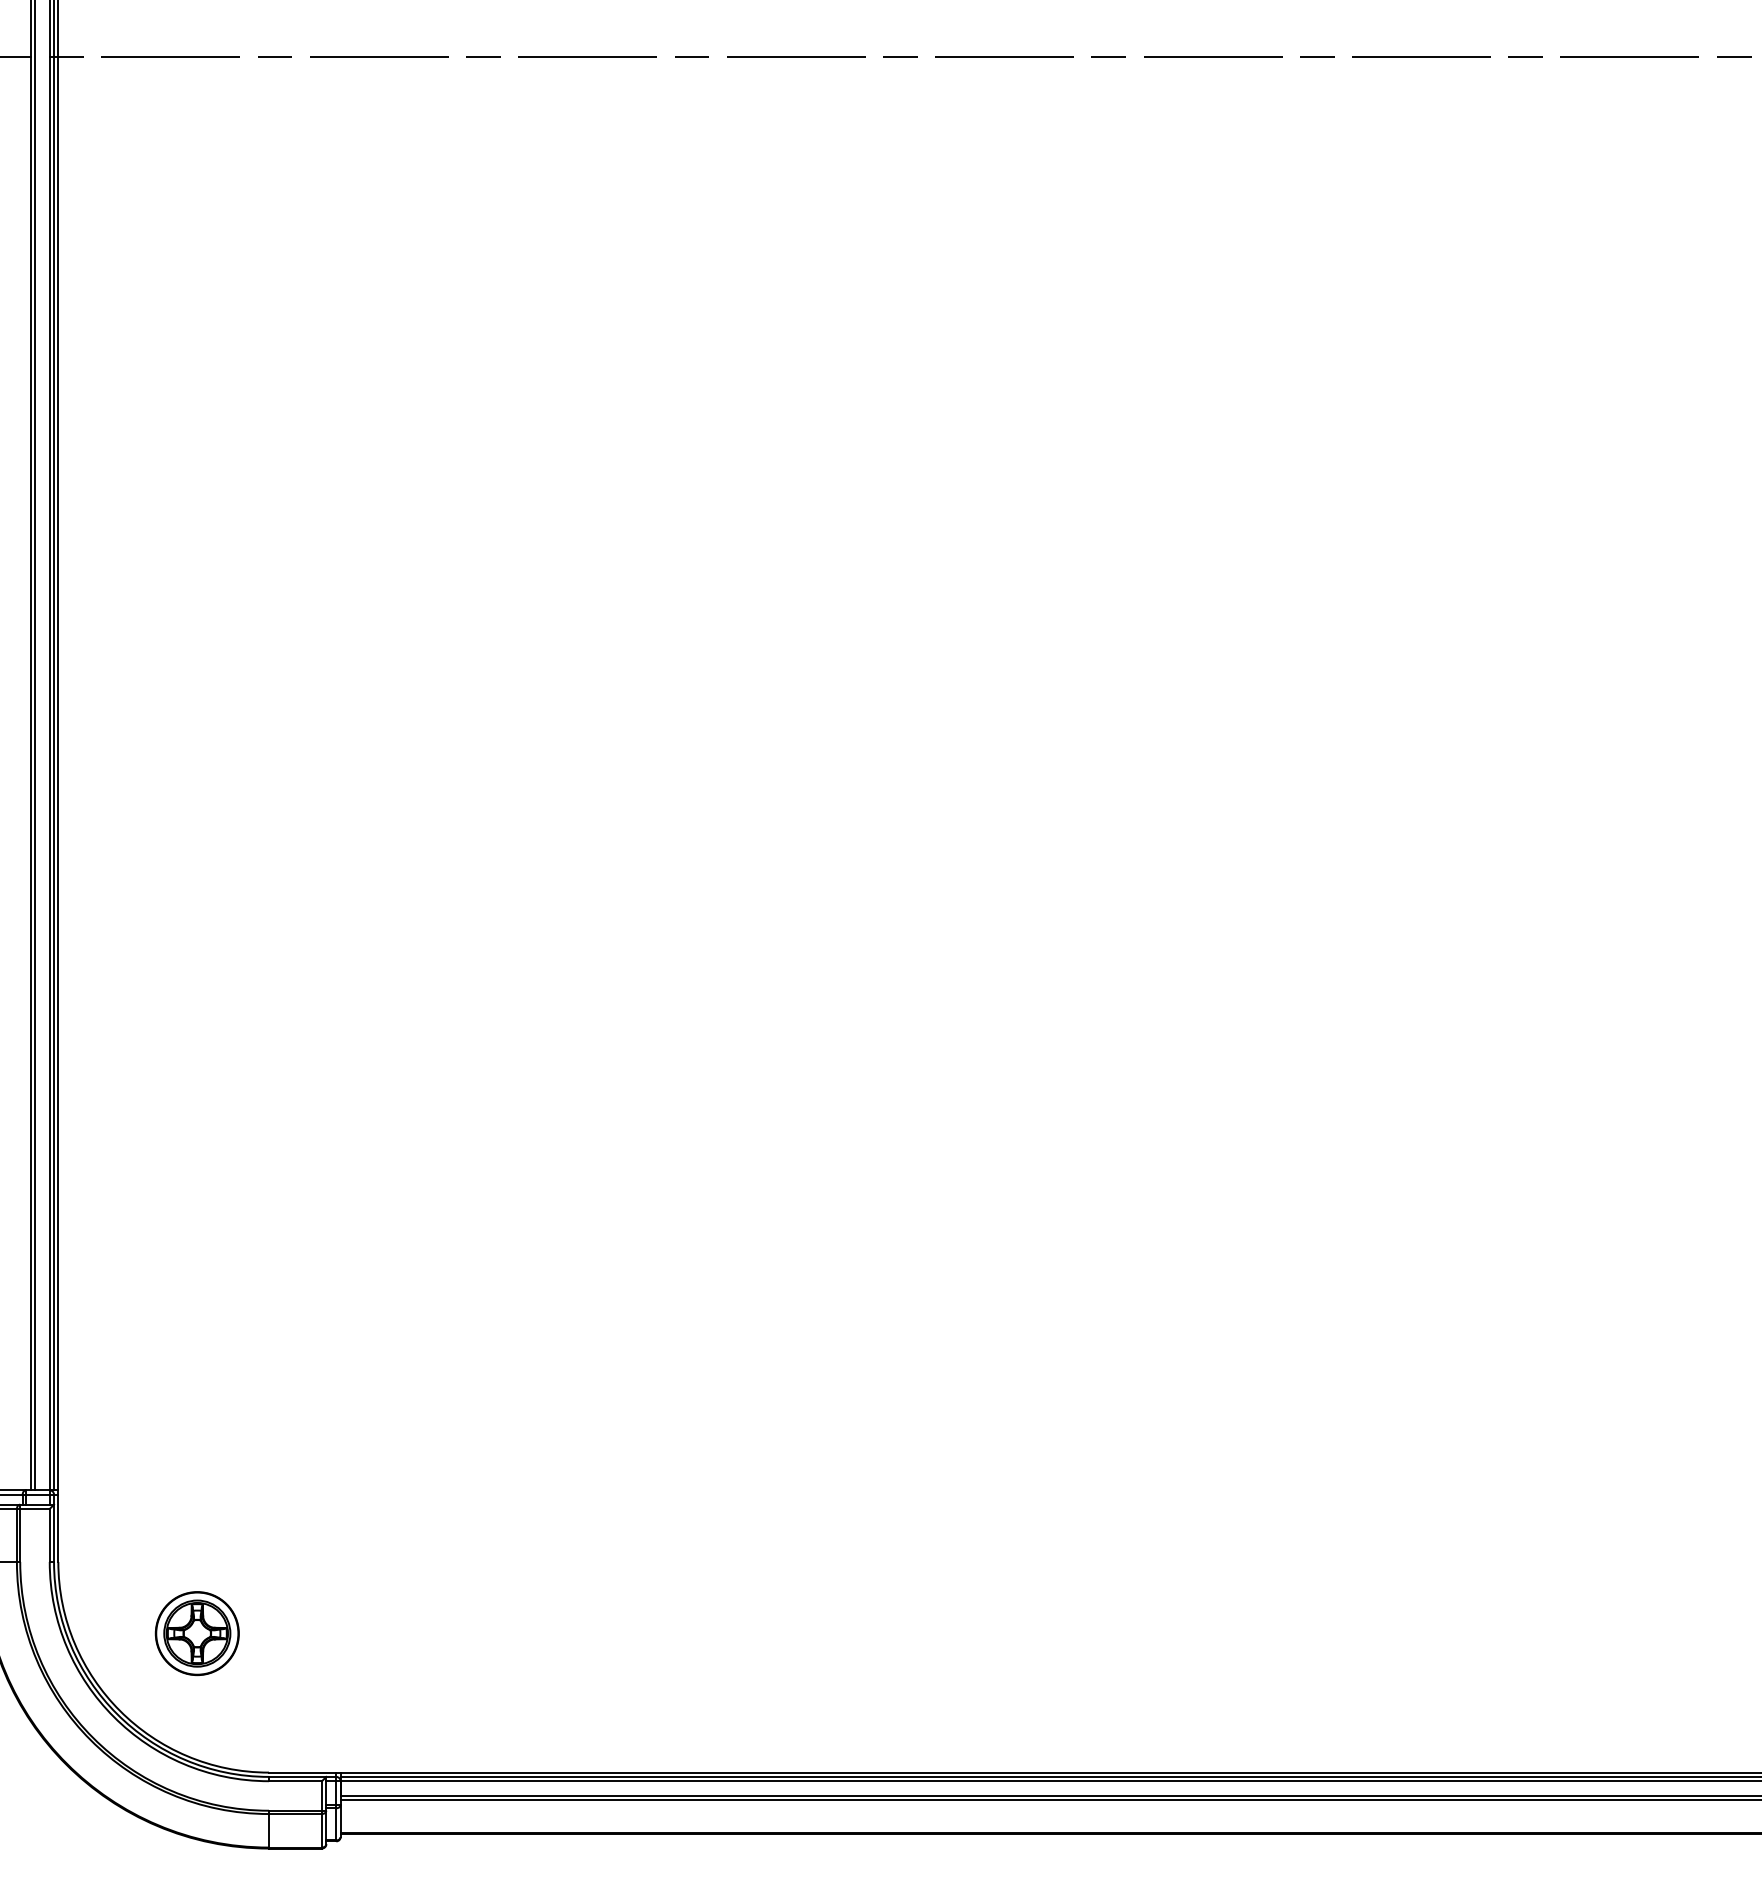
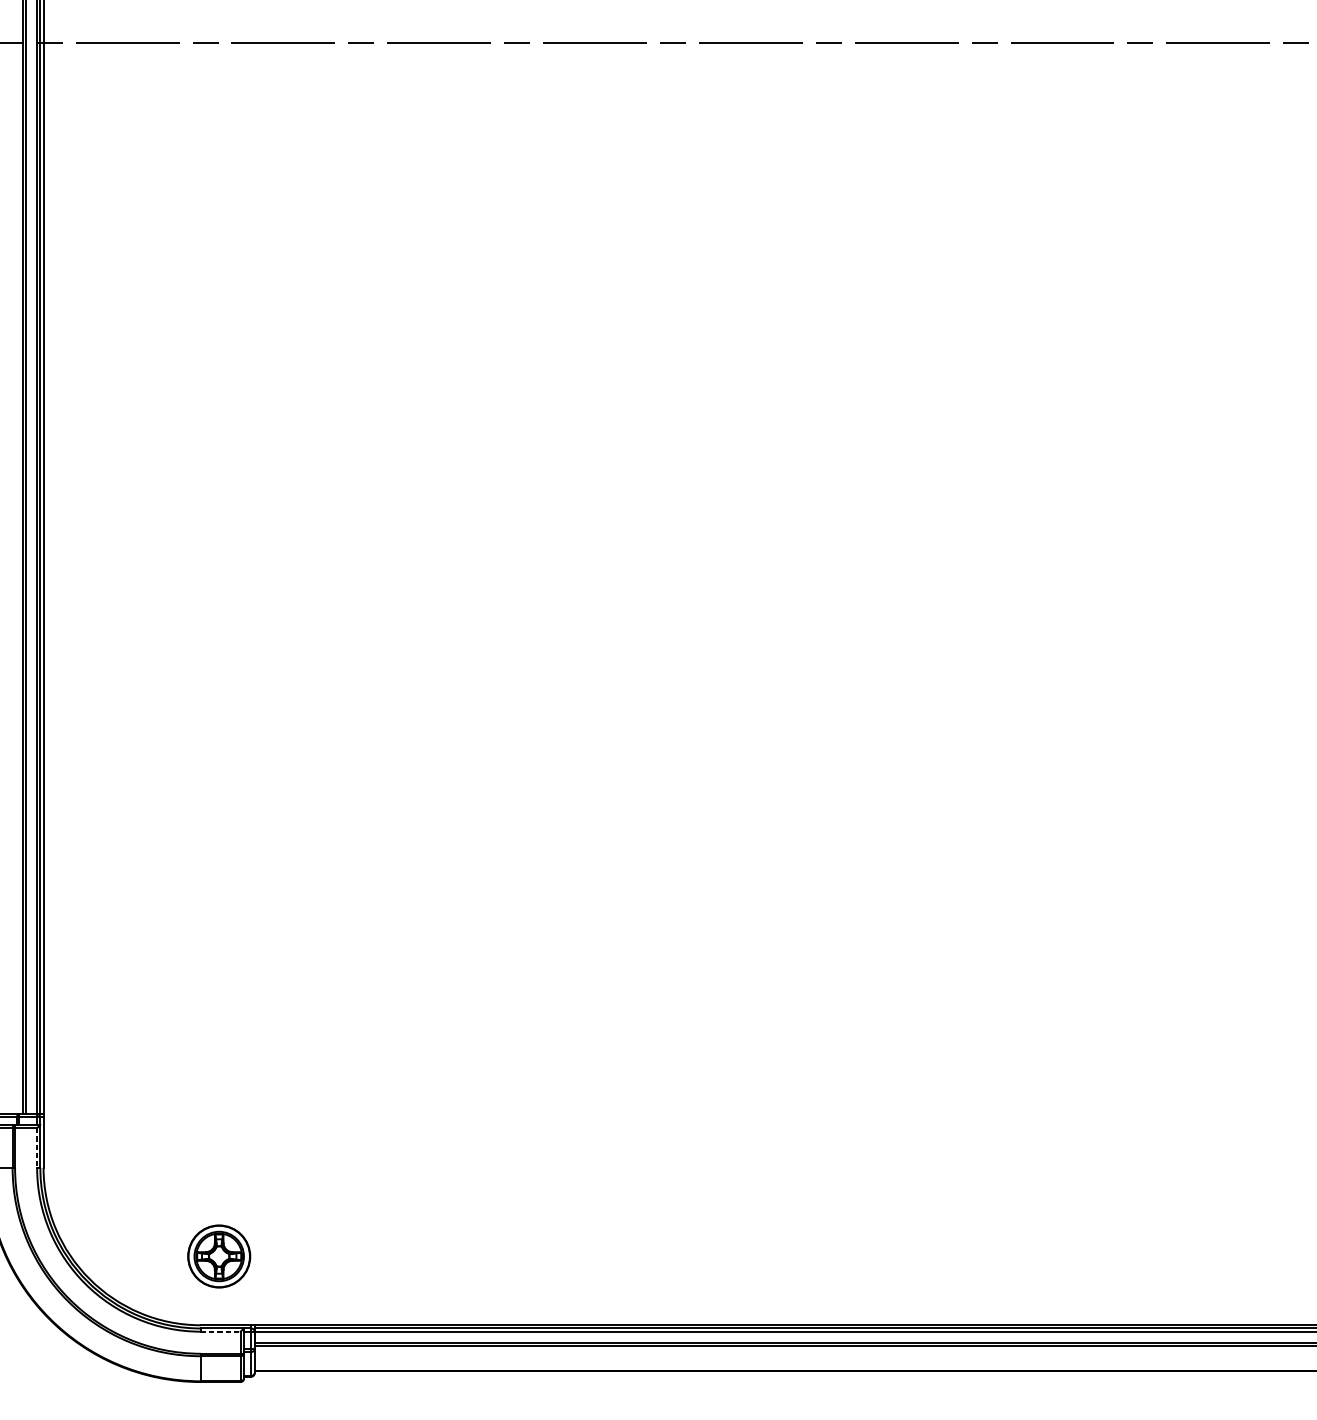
line: (49, 1535) -> (36, 1148), solid -> dashed
part: (196, 1633) -> (218, 1256), moved
line: (295, 1781) -> (220, 1331), solid -> dashed

